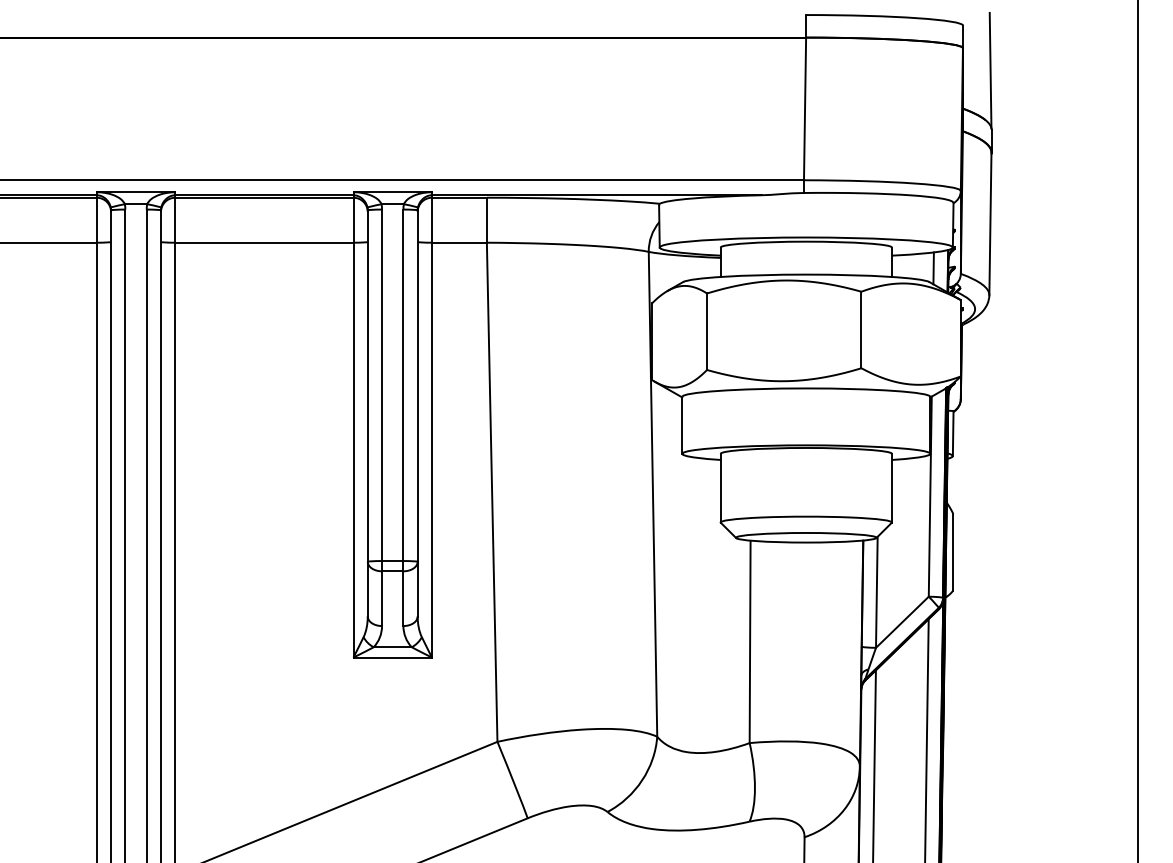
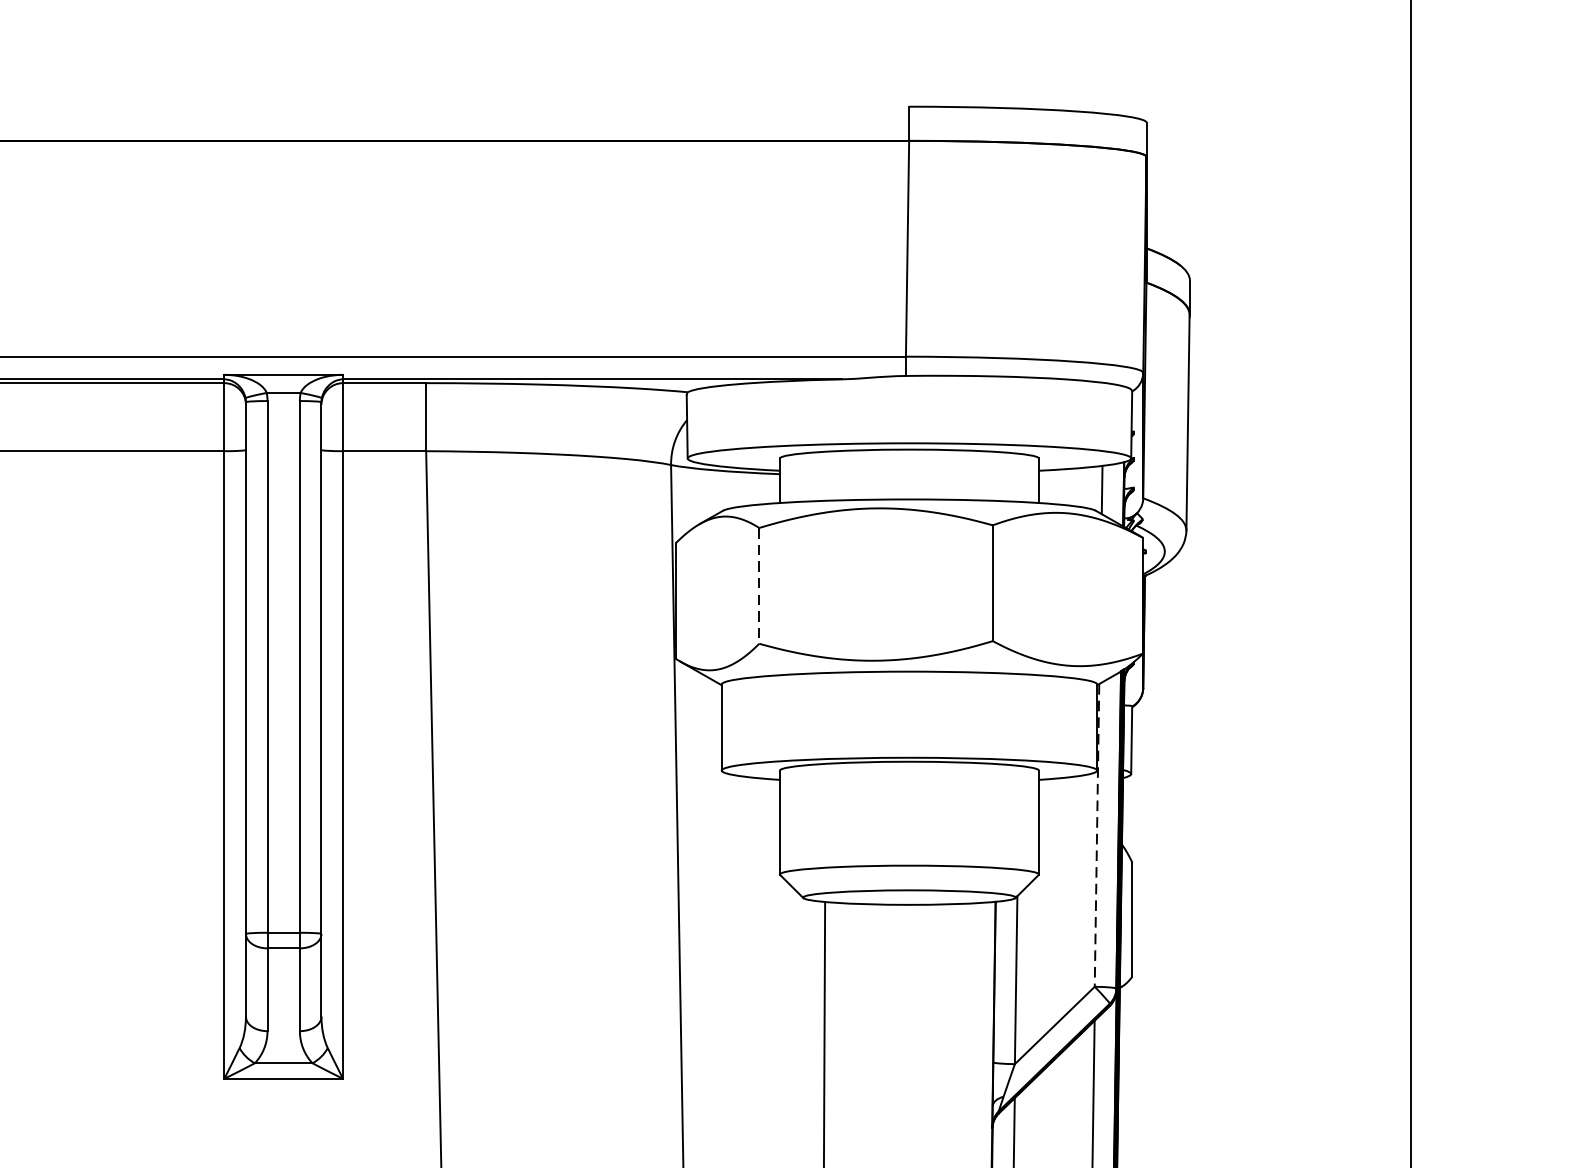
line: (990, 70) -> (1188, 190), removed
line: (707, 332) -> (759, 587), solid -> dashed
line: (930, 497) -> (1097, 836), solid -> dashed

